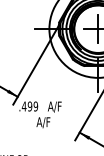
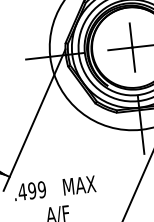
text: (57, 106) -> (78, 185), A/F -> MAX

